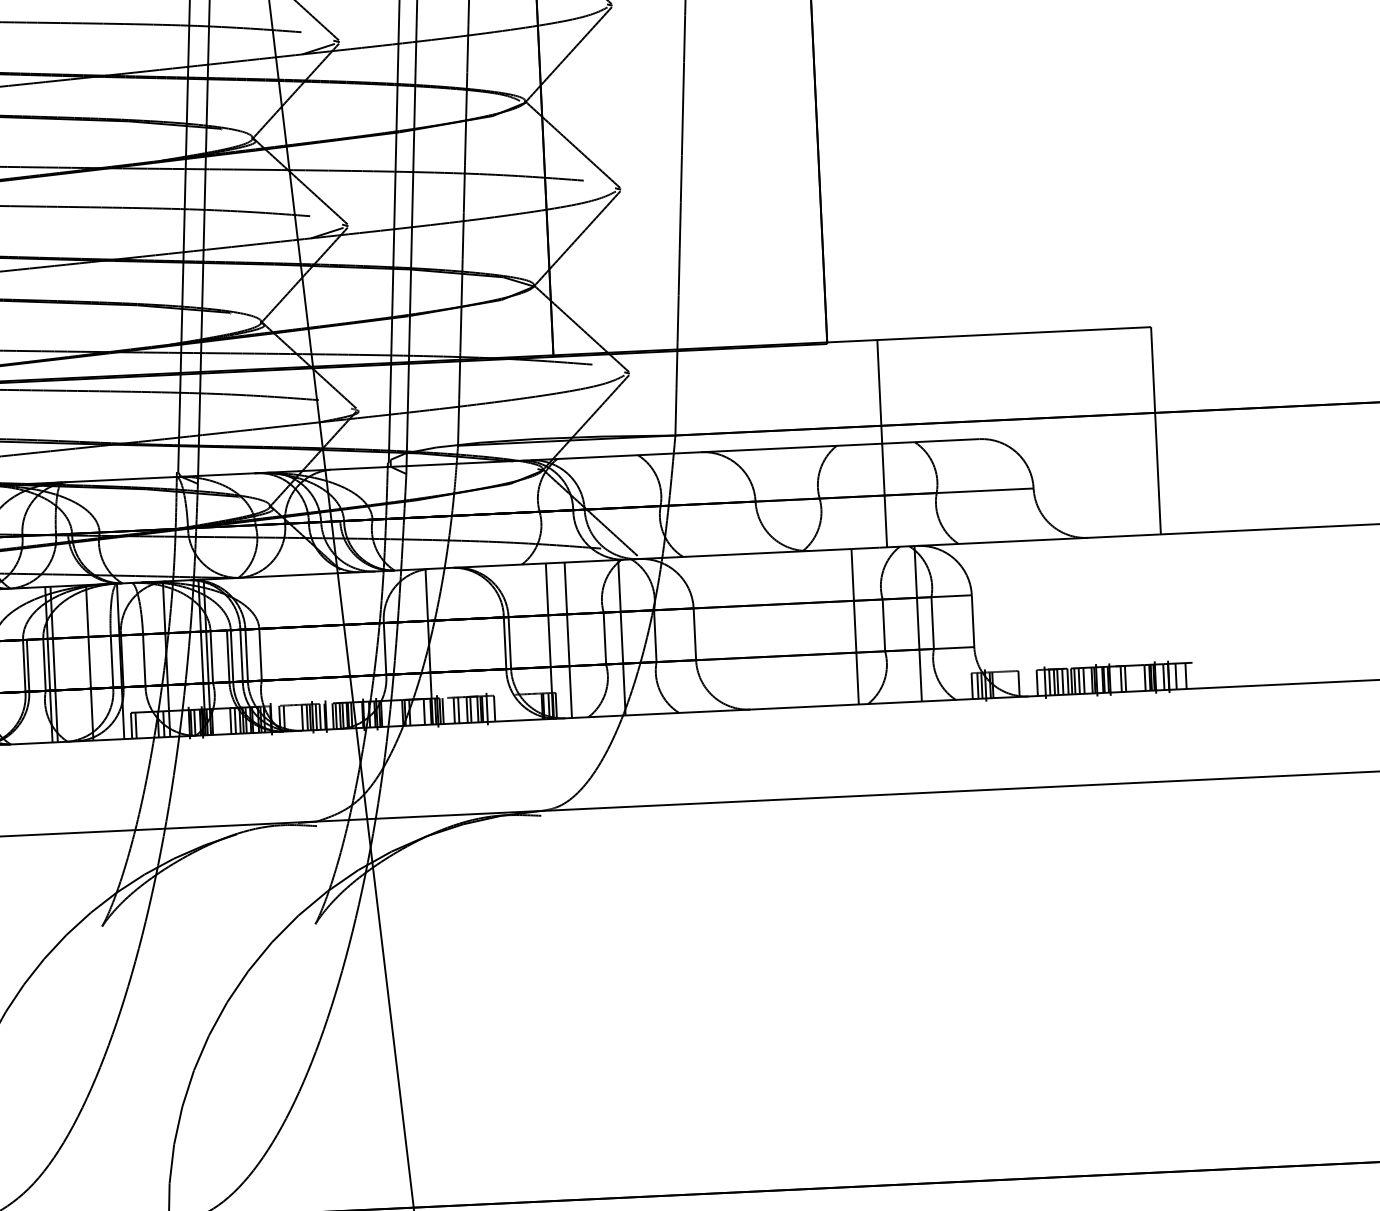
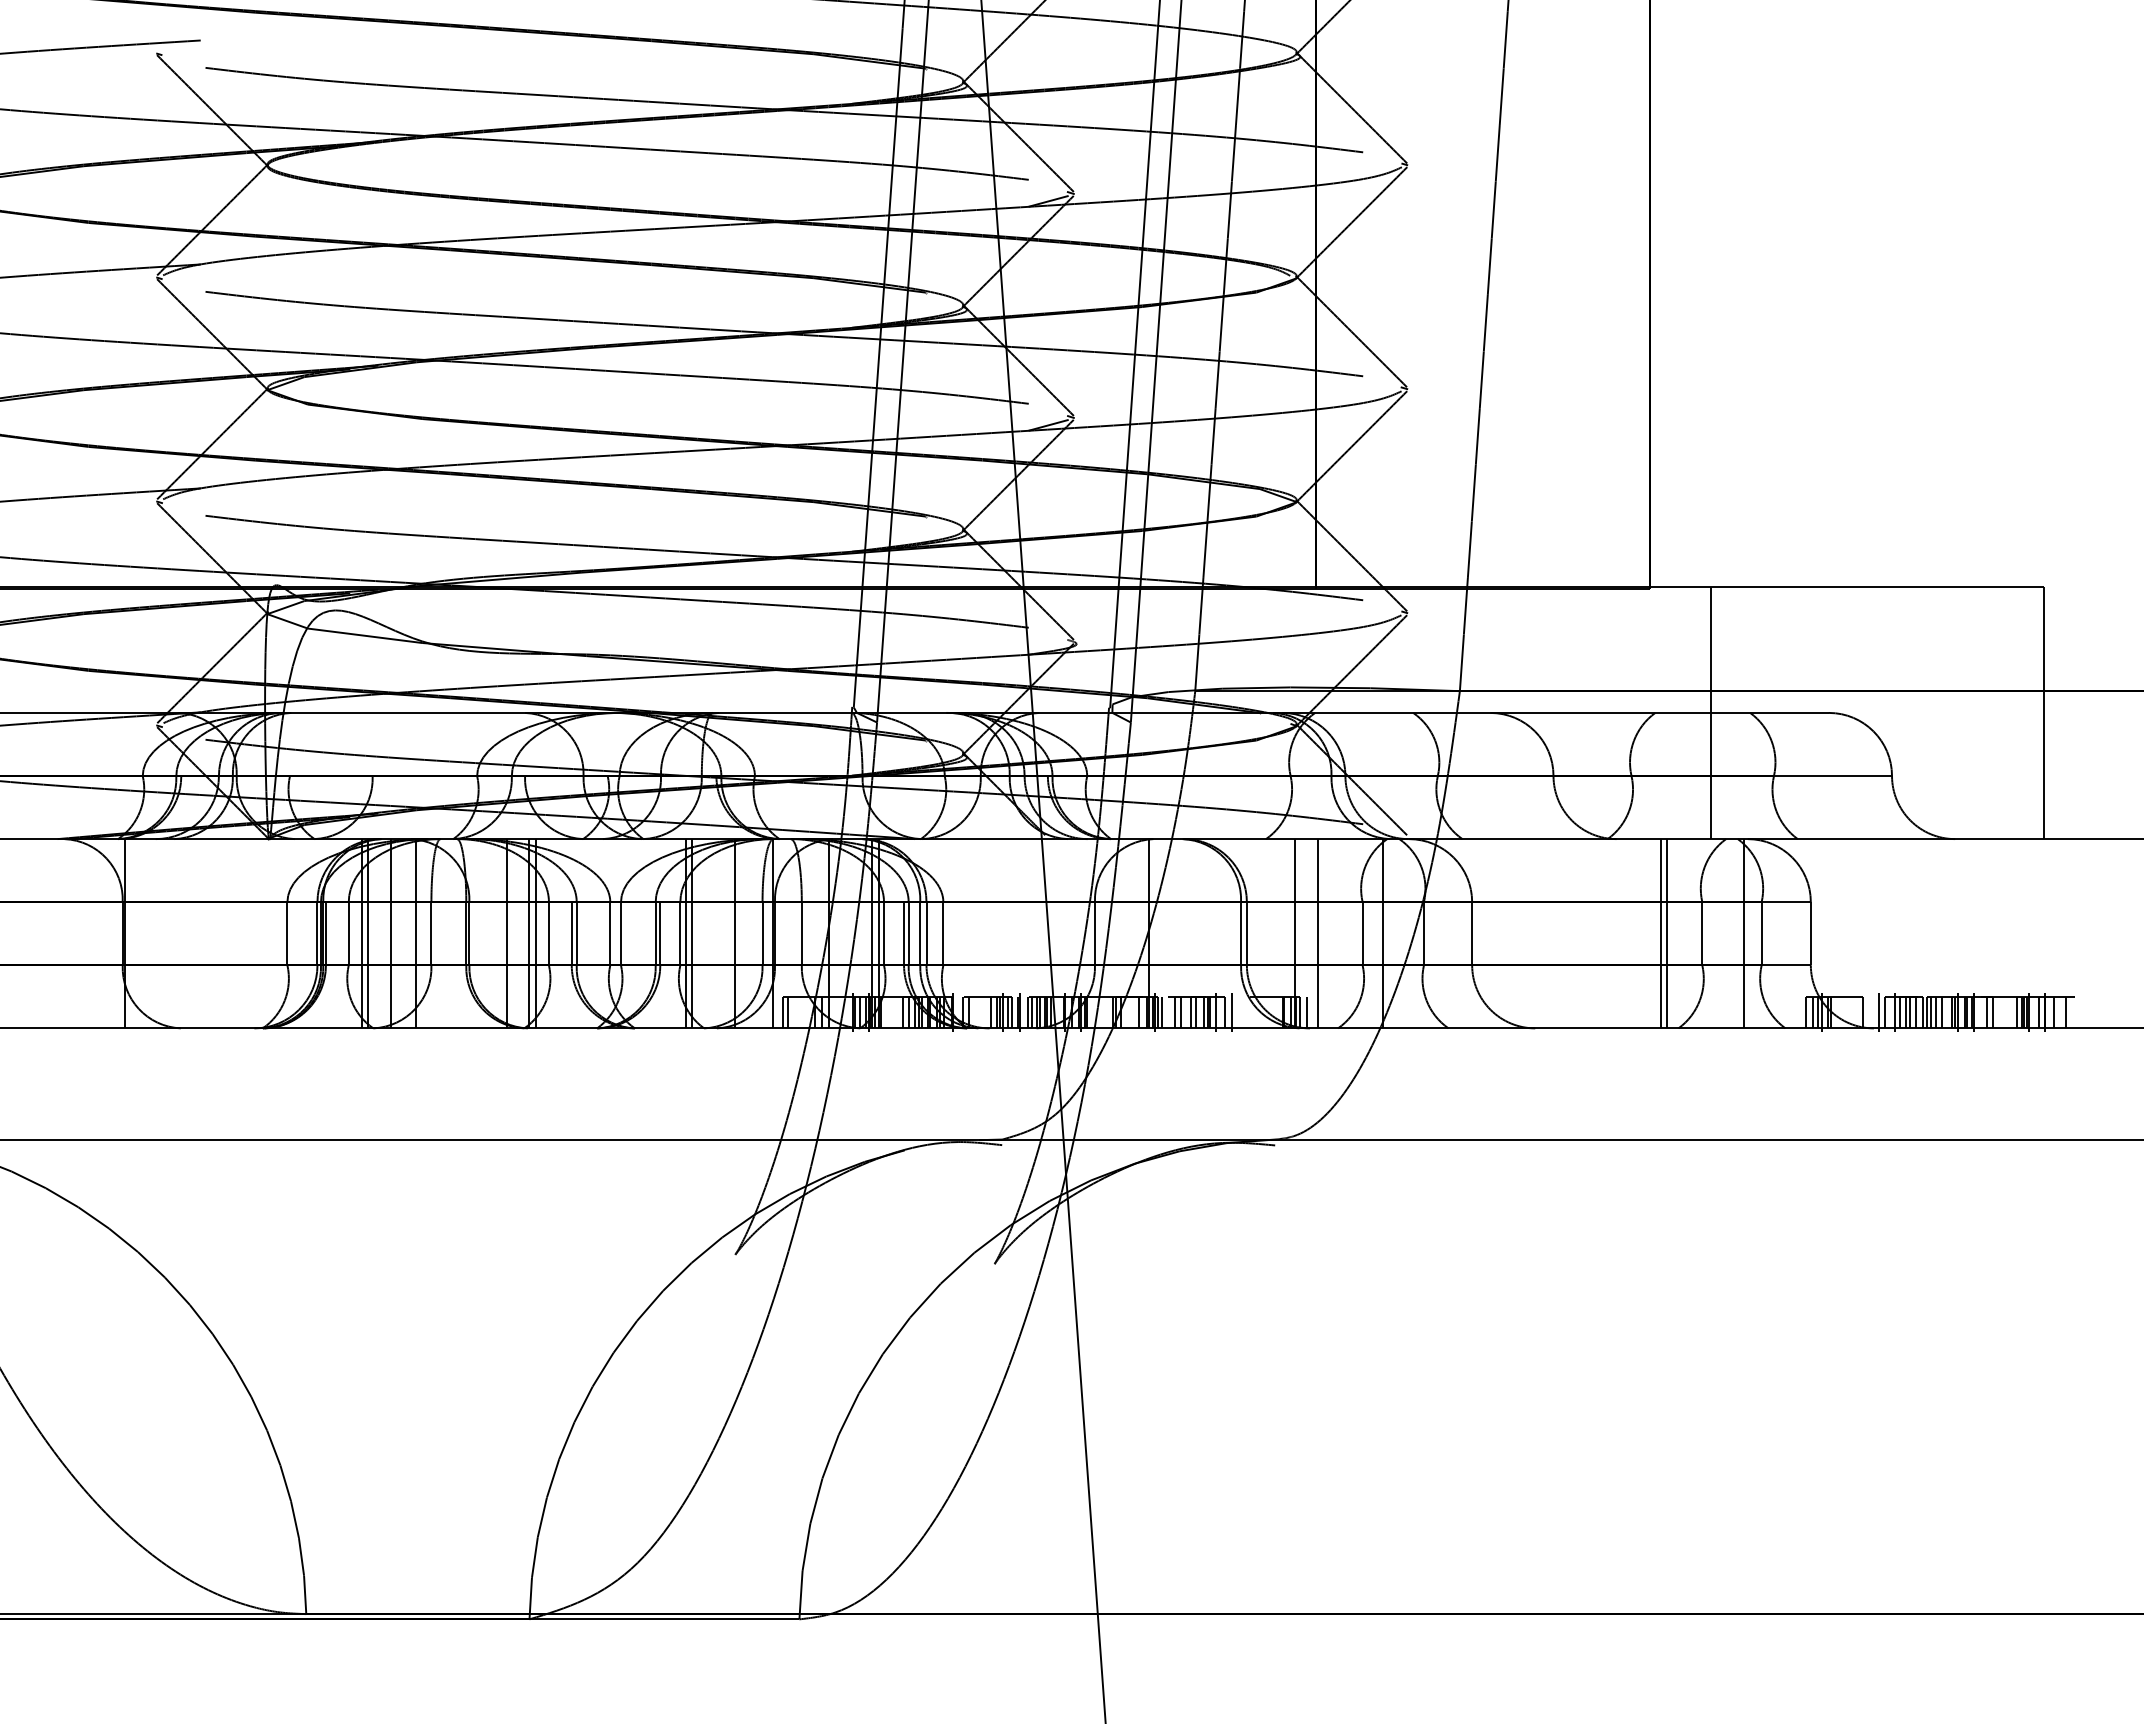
line: (849, 626) -> (1660, 933), added
line: (1031, 683) -> (1878, 1012), added
line: (562, 705) -> (1307, 1012), added
line: (500, 708) -> (1231, 1012), added

